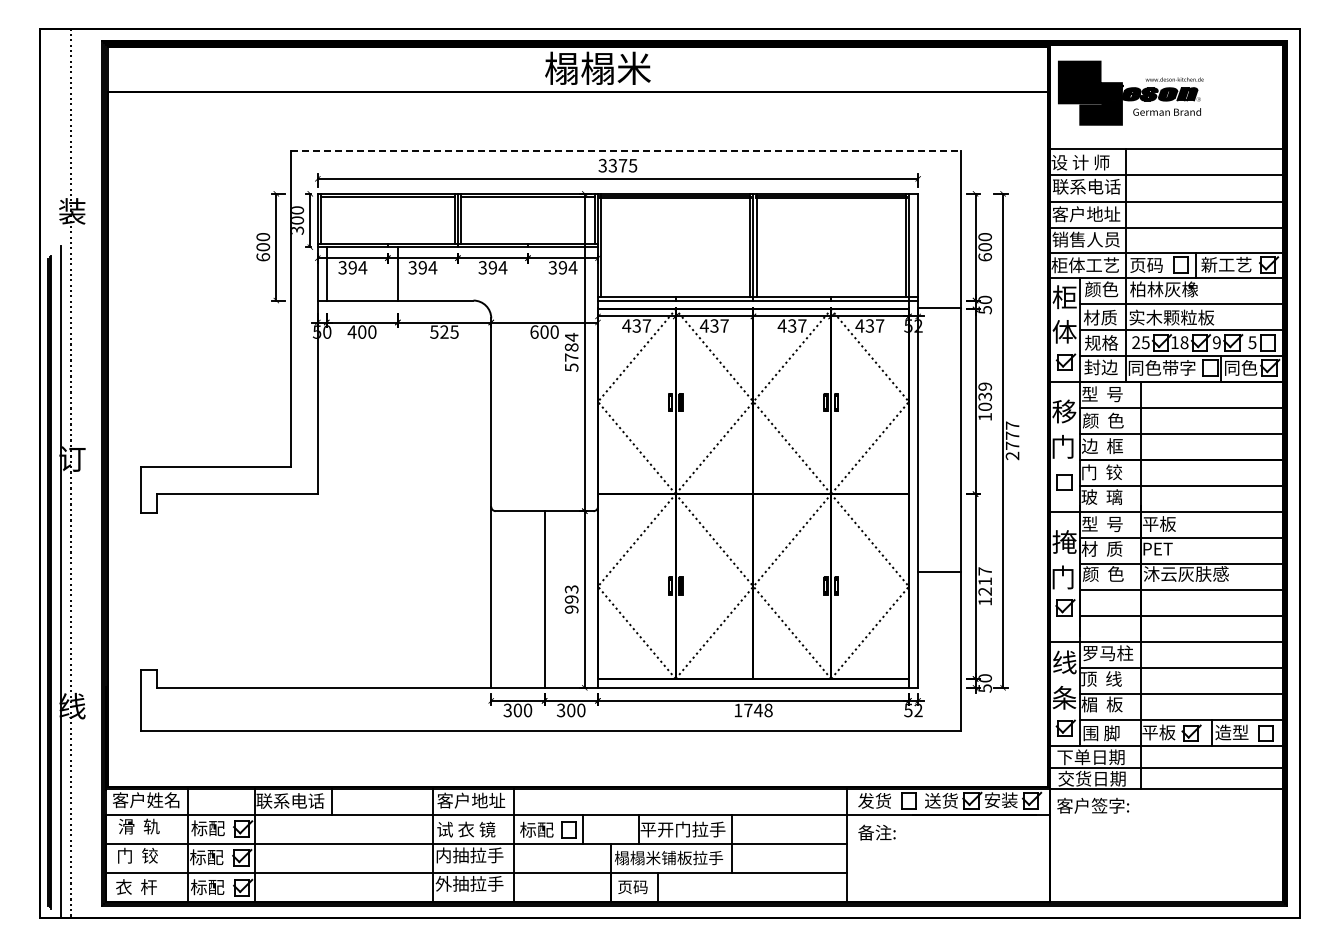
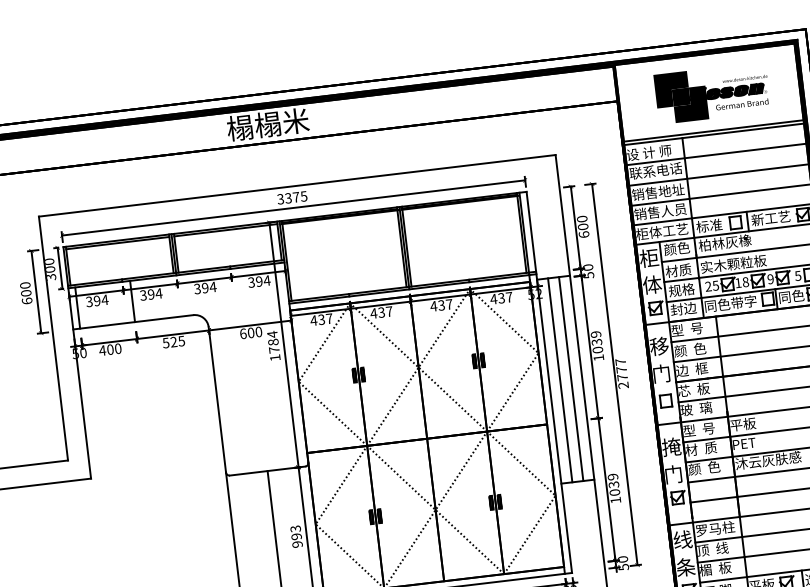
part: (1130, 92) -> (712, 92), moved
line: (1166, 144) -> (713, 130), added
line: (626, 151) -> (297, 186), dashed -> solid
text: (1068, 214) -> (644, 194), 客户地址 -> 销售地址
text: (1146, 264) -> (709, 225), 页码 -> 标准
text: (571, 367) -> (275, 357), 5784 -> 1784
line: (932, 439) -> (560, 380), added
line: (946, 439) -> (571, 378), added
text: (1101, 472) -> (693, 390), 门  铰 -> 芯  板
text: (985, 581) -> (614, 484), 1217 -> 1039

